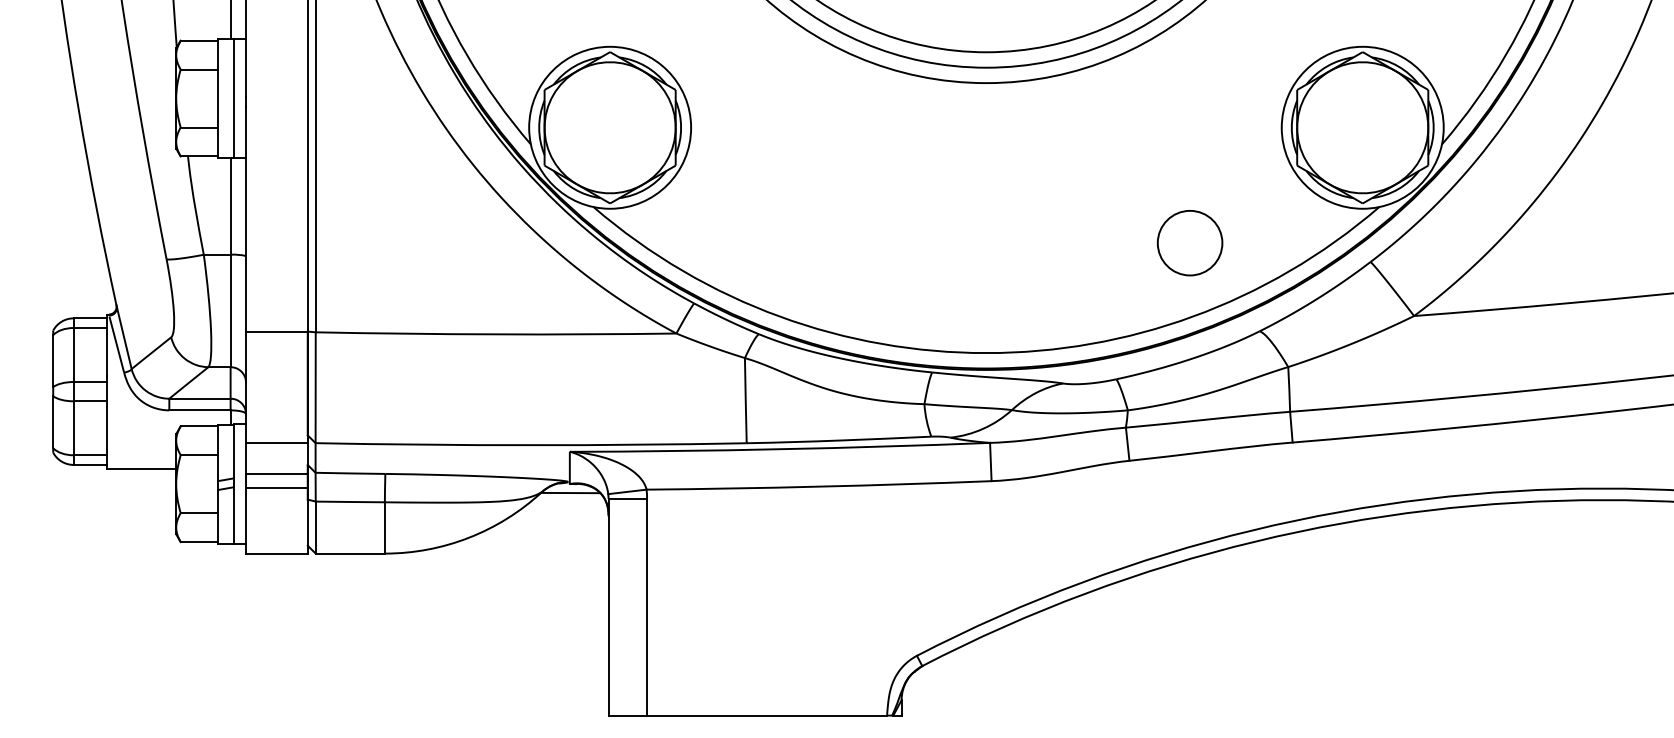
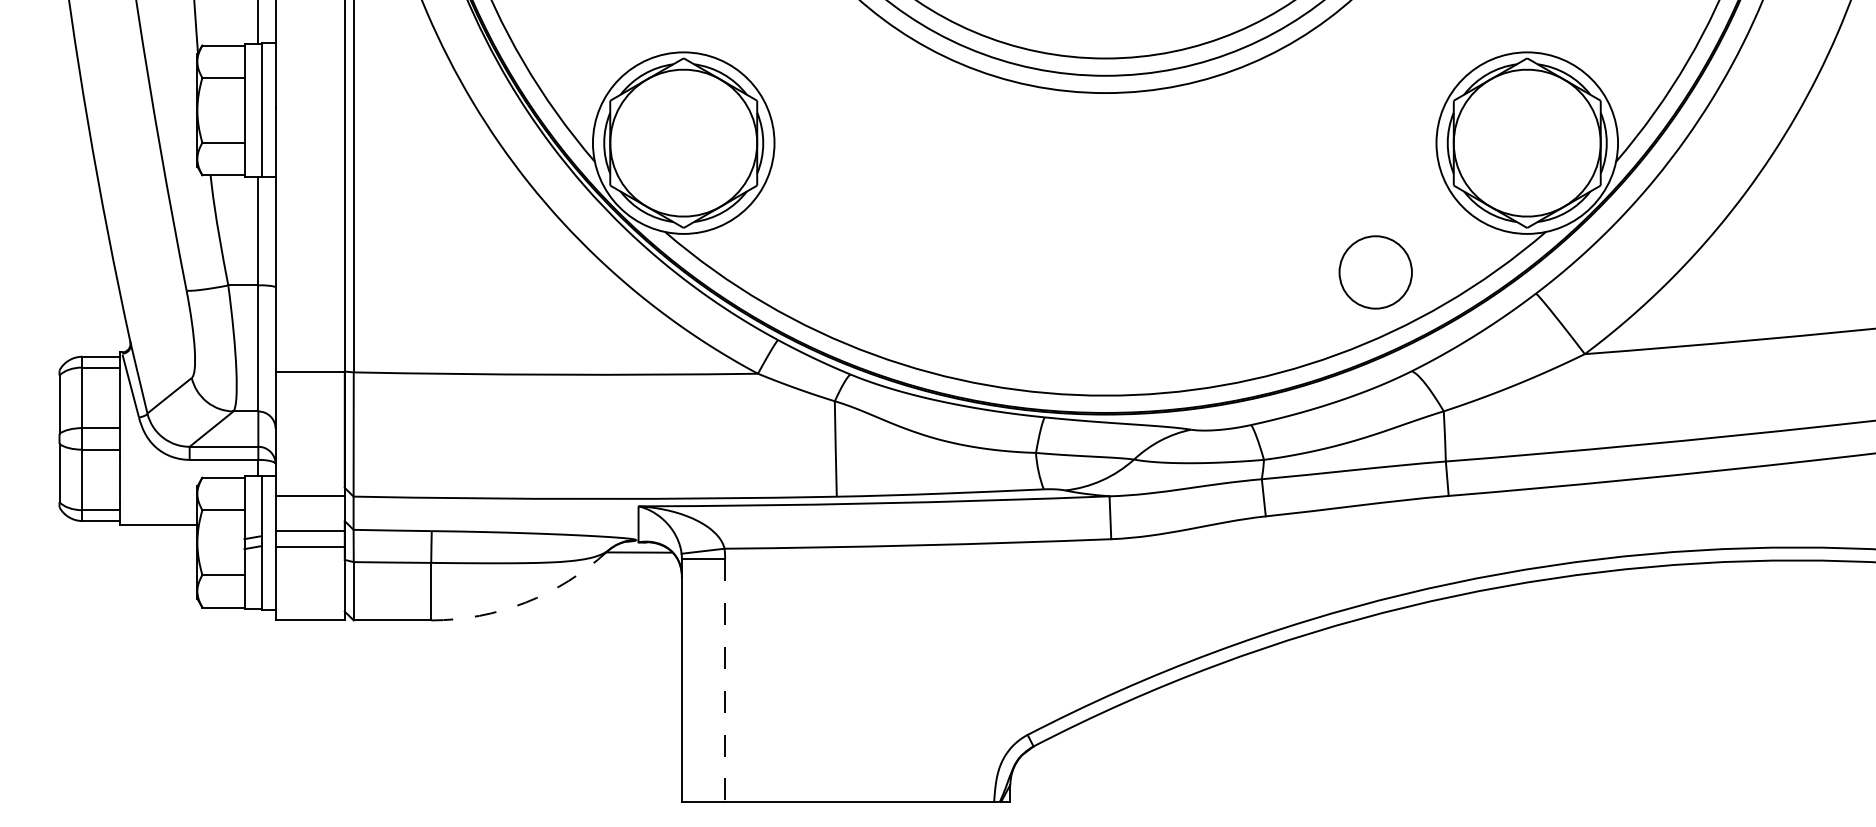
circle: (1189, 243) -> (1375, 272), moved
arc: (468, 537) -> (525, 602), solid -> dashed
line: (647, 607) -> (725, 680), solid -> dashed

